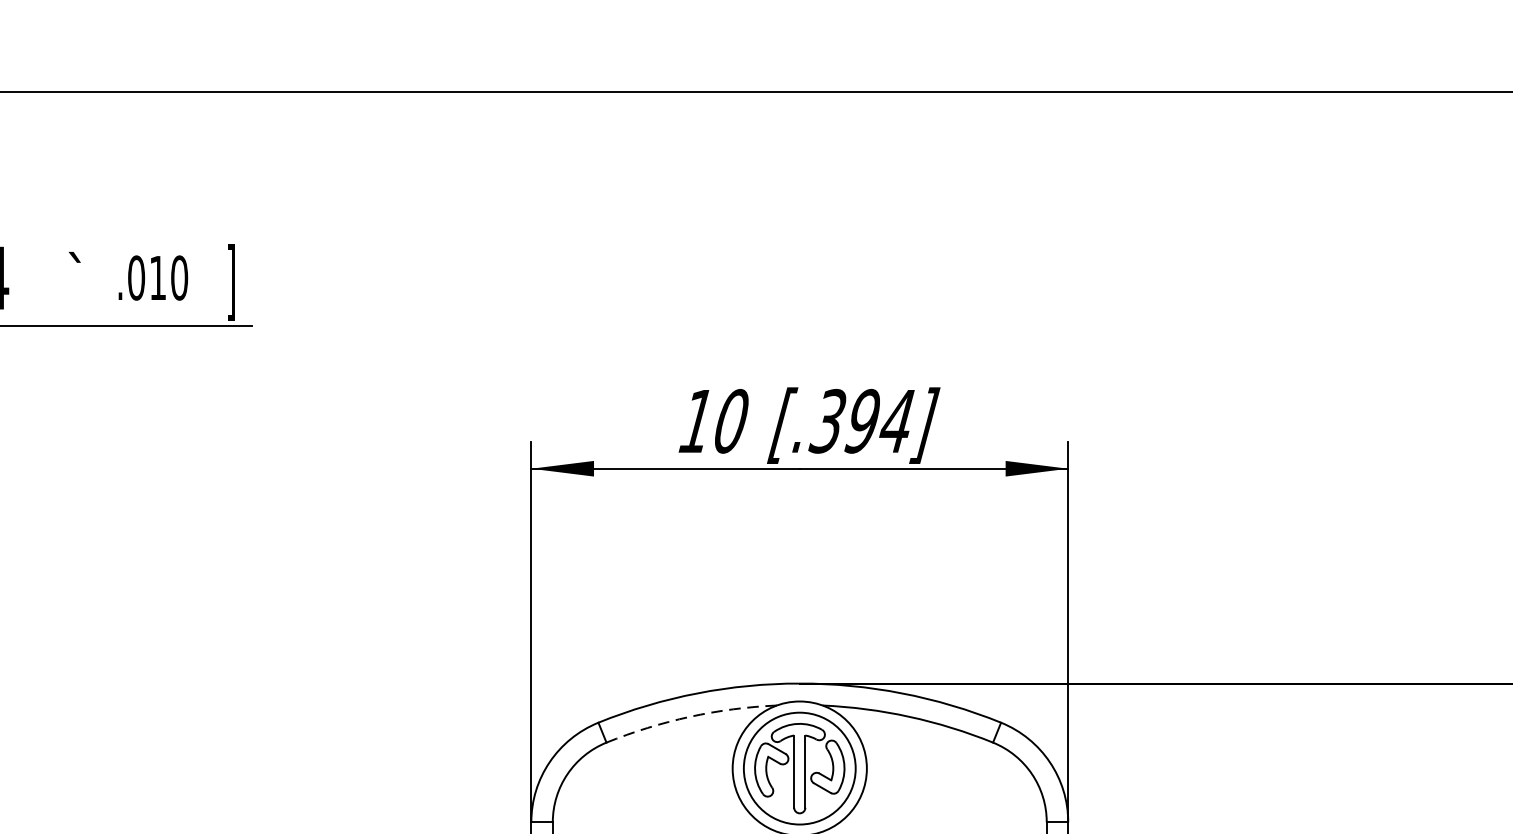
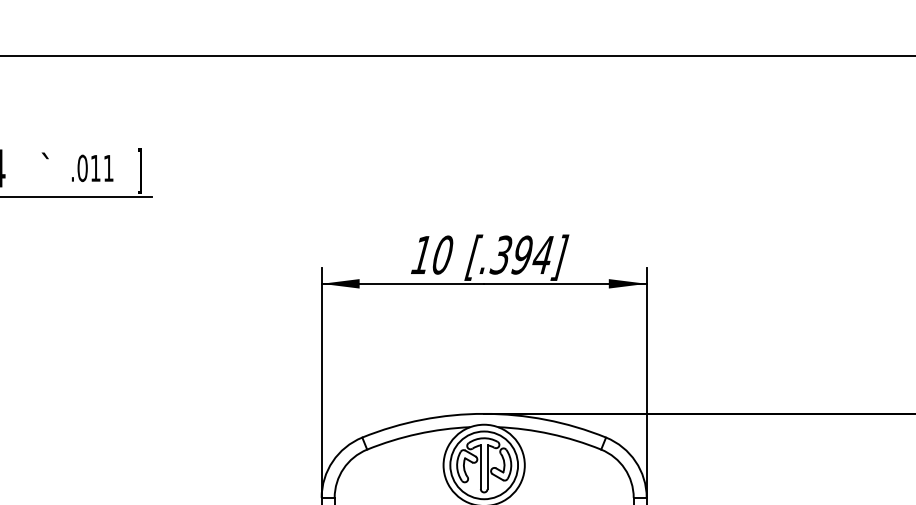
text: (179, 278) -> (108, 168), .010 -> .011
arc: (689, 717) -> (417, 434), dashed -> solid

